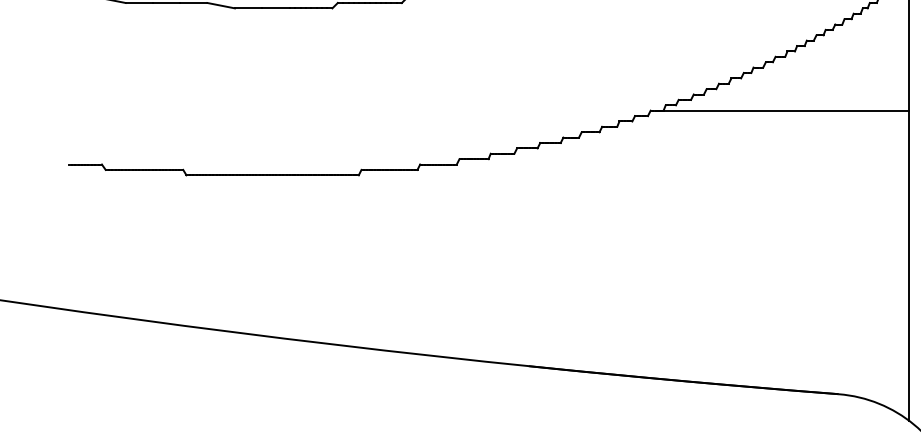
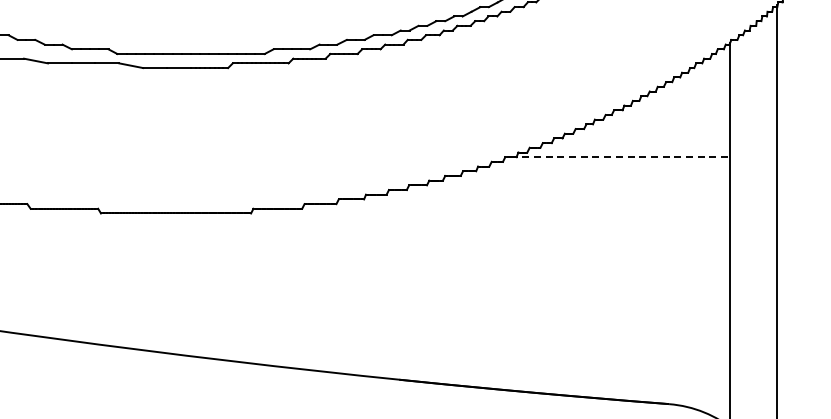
line: (782, 111) -> (620, 157), solid -> dashed

